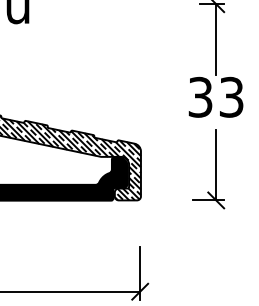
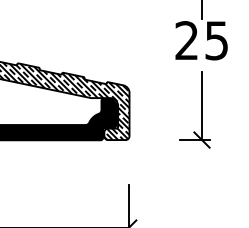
text: (215, 96) -> (201, 39), 33 -> 25

